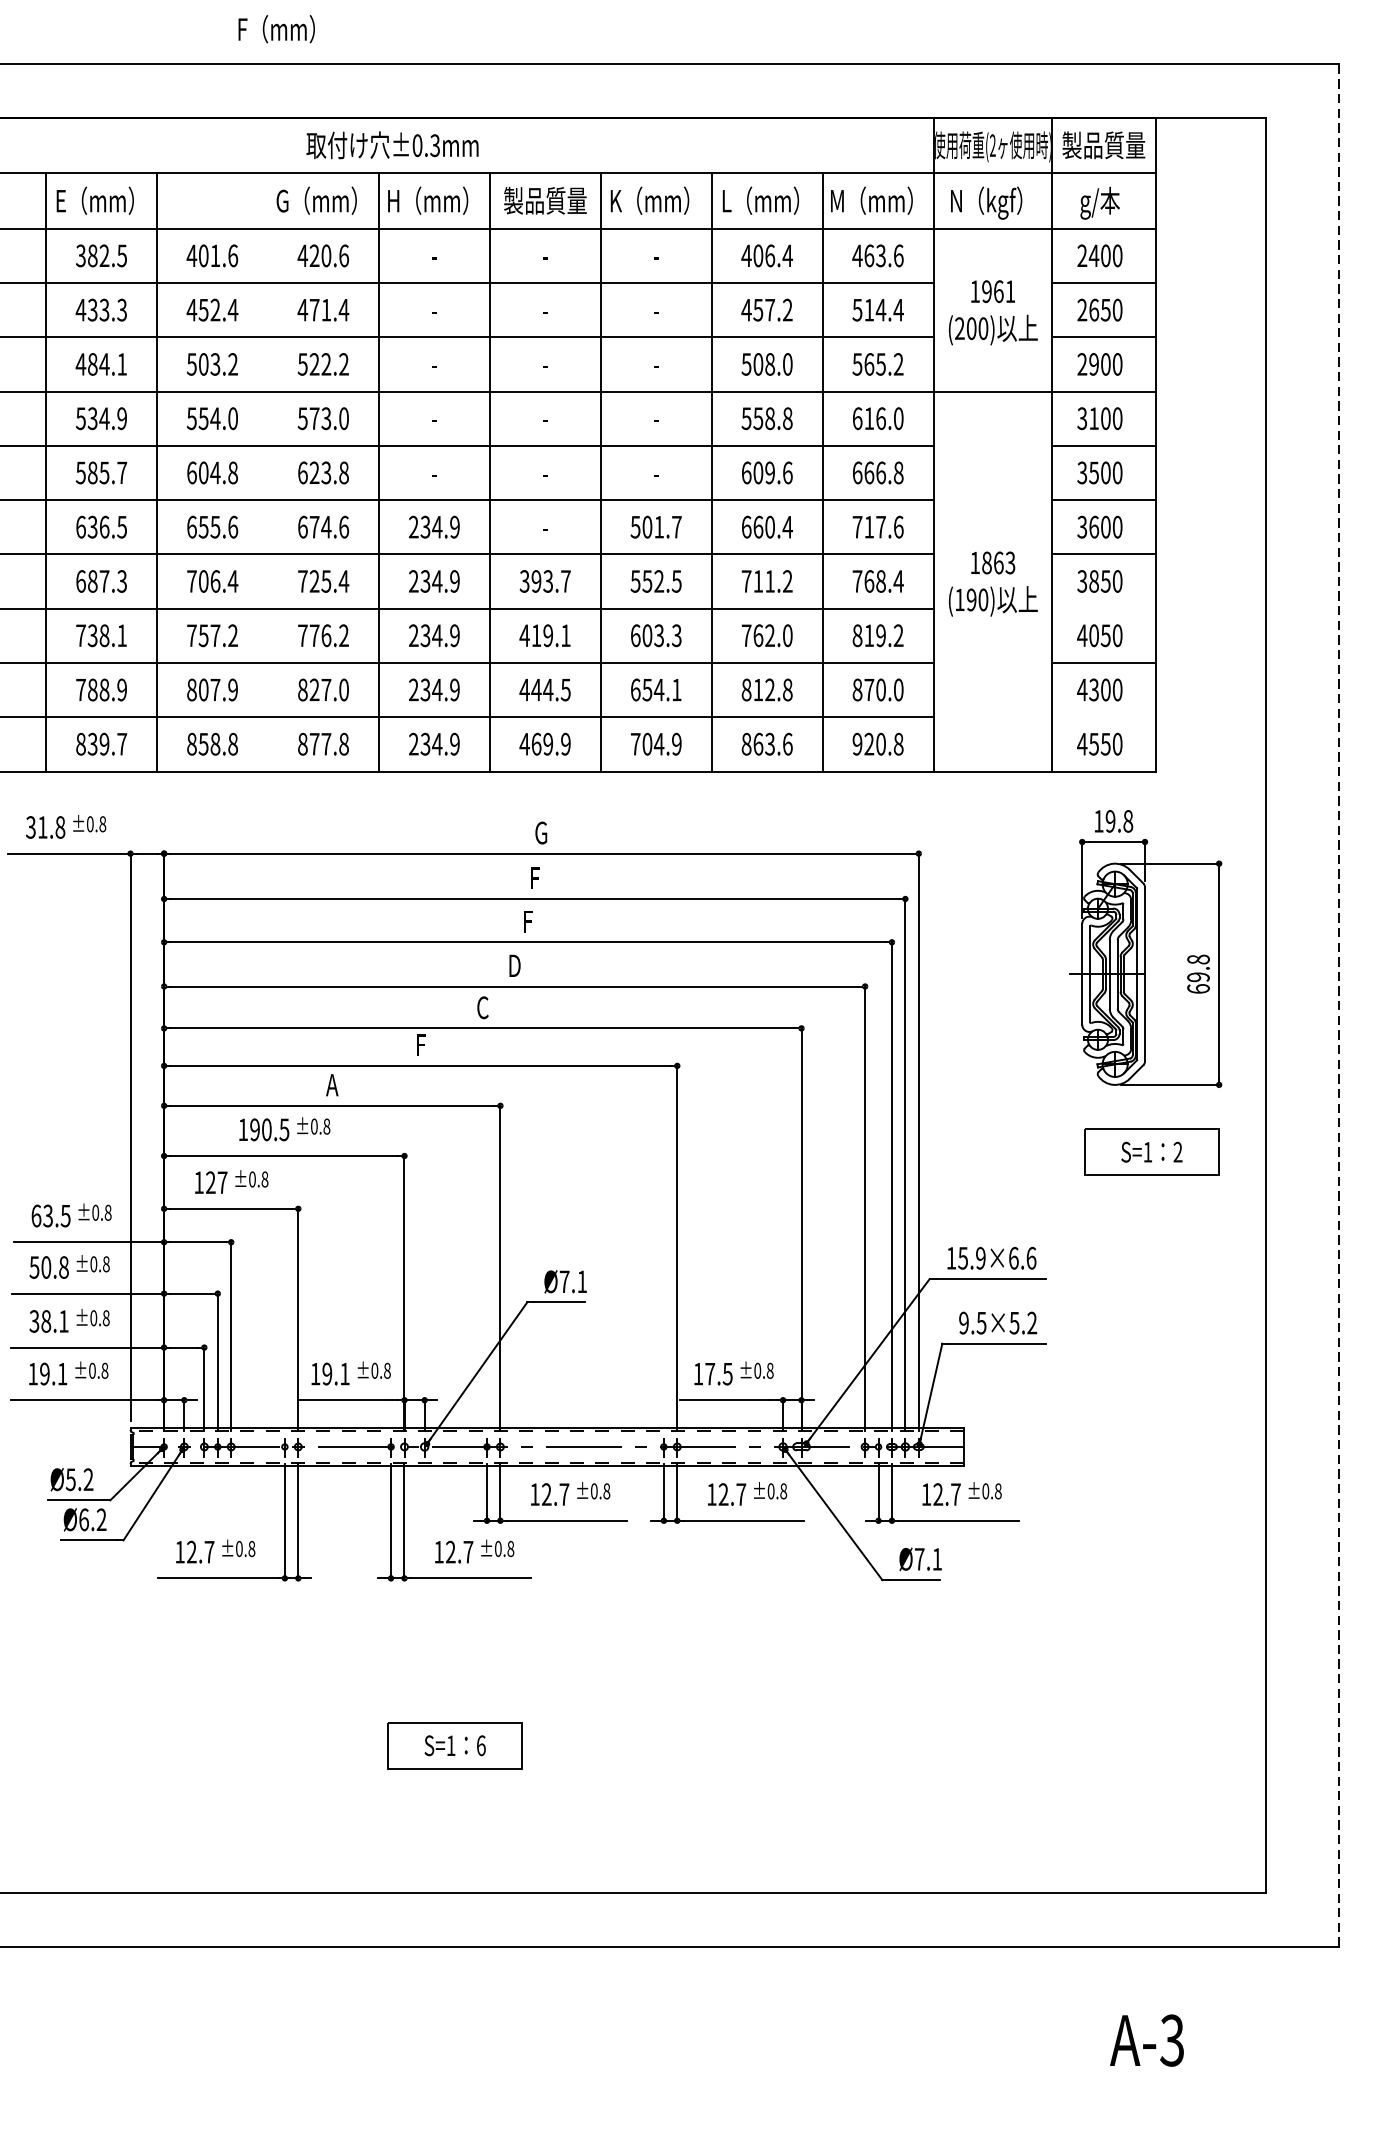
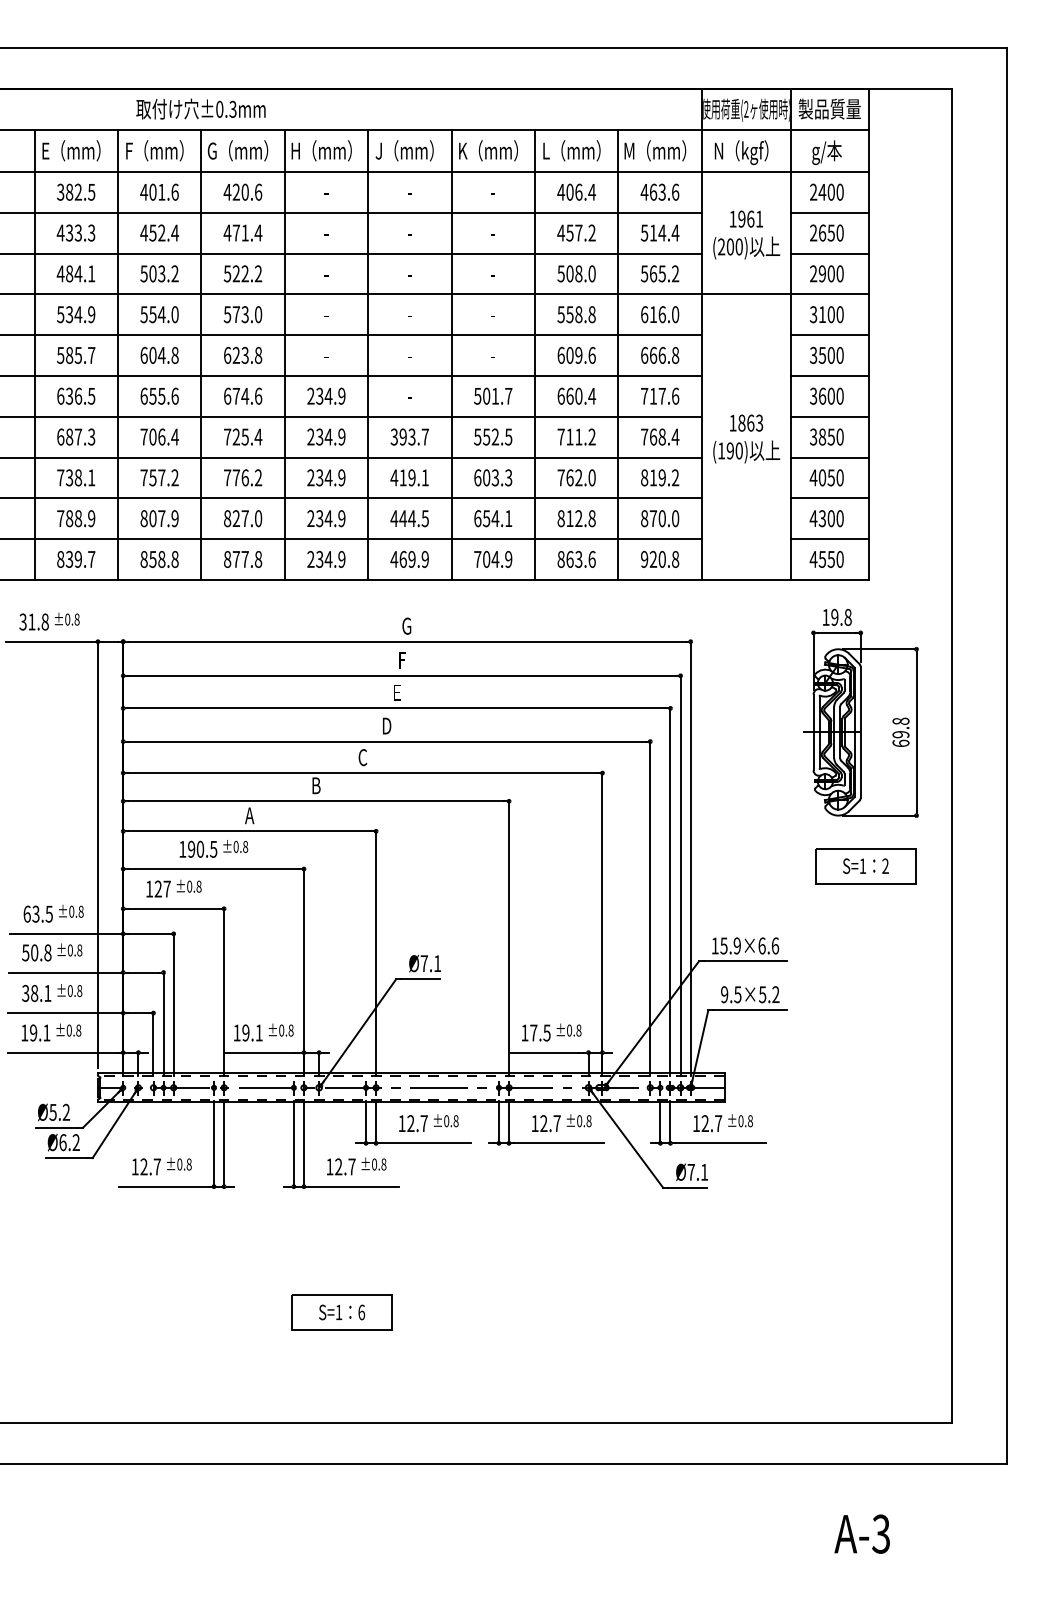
text: (276, 28) -> (154, 150), moved
text: (391, 144) -> (200, 108), moved
text: (542, 200) -> (407, 150), 製品質量 -> J（mm）
line: (268, 471) -> (201, 354), added
line: (1103, 608) -> (829, 457), added
line: (1103, 717) -> (829, 539), added
text: (528, 922) -> (397, 693), F -> E
line: (1338, 1004) -> (1006, 755), dashed -> solid
text: (421, 1044) -> (316, 785), F -> B

